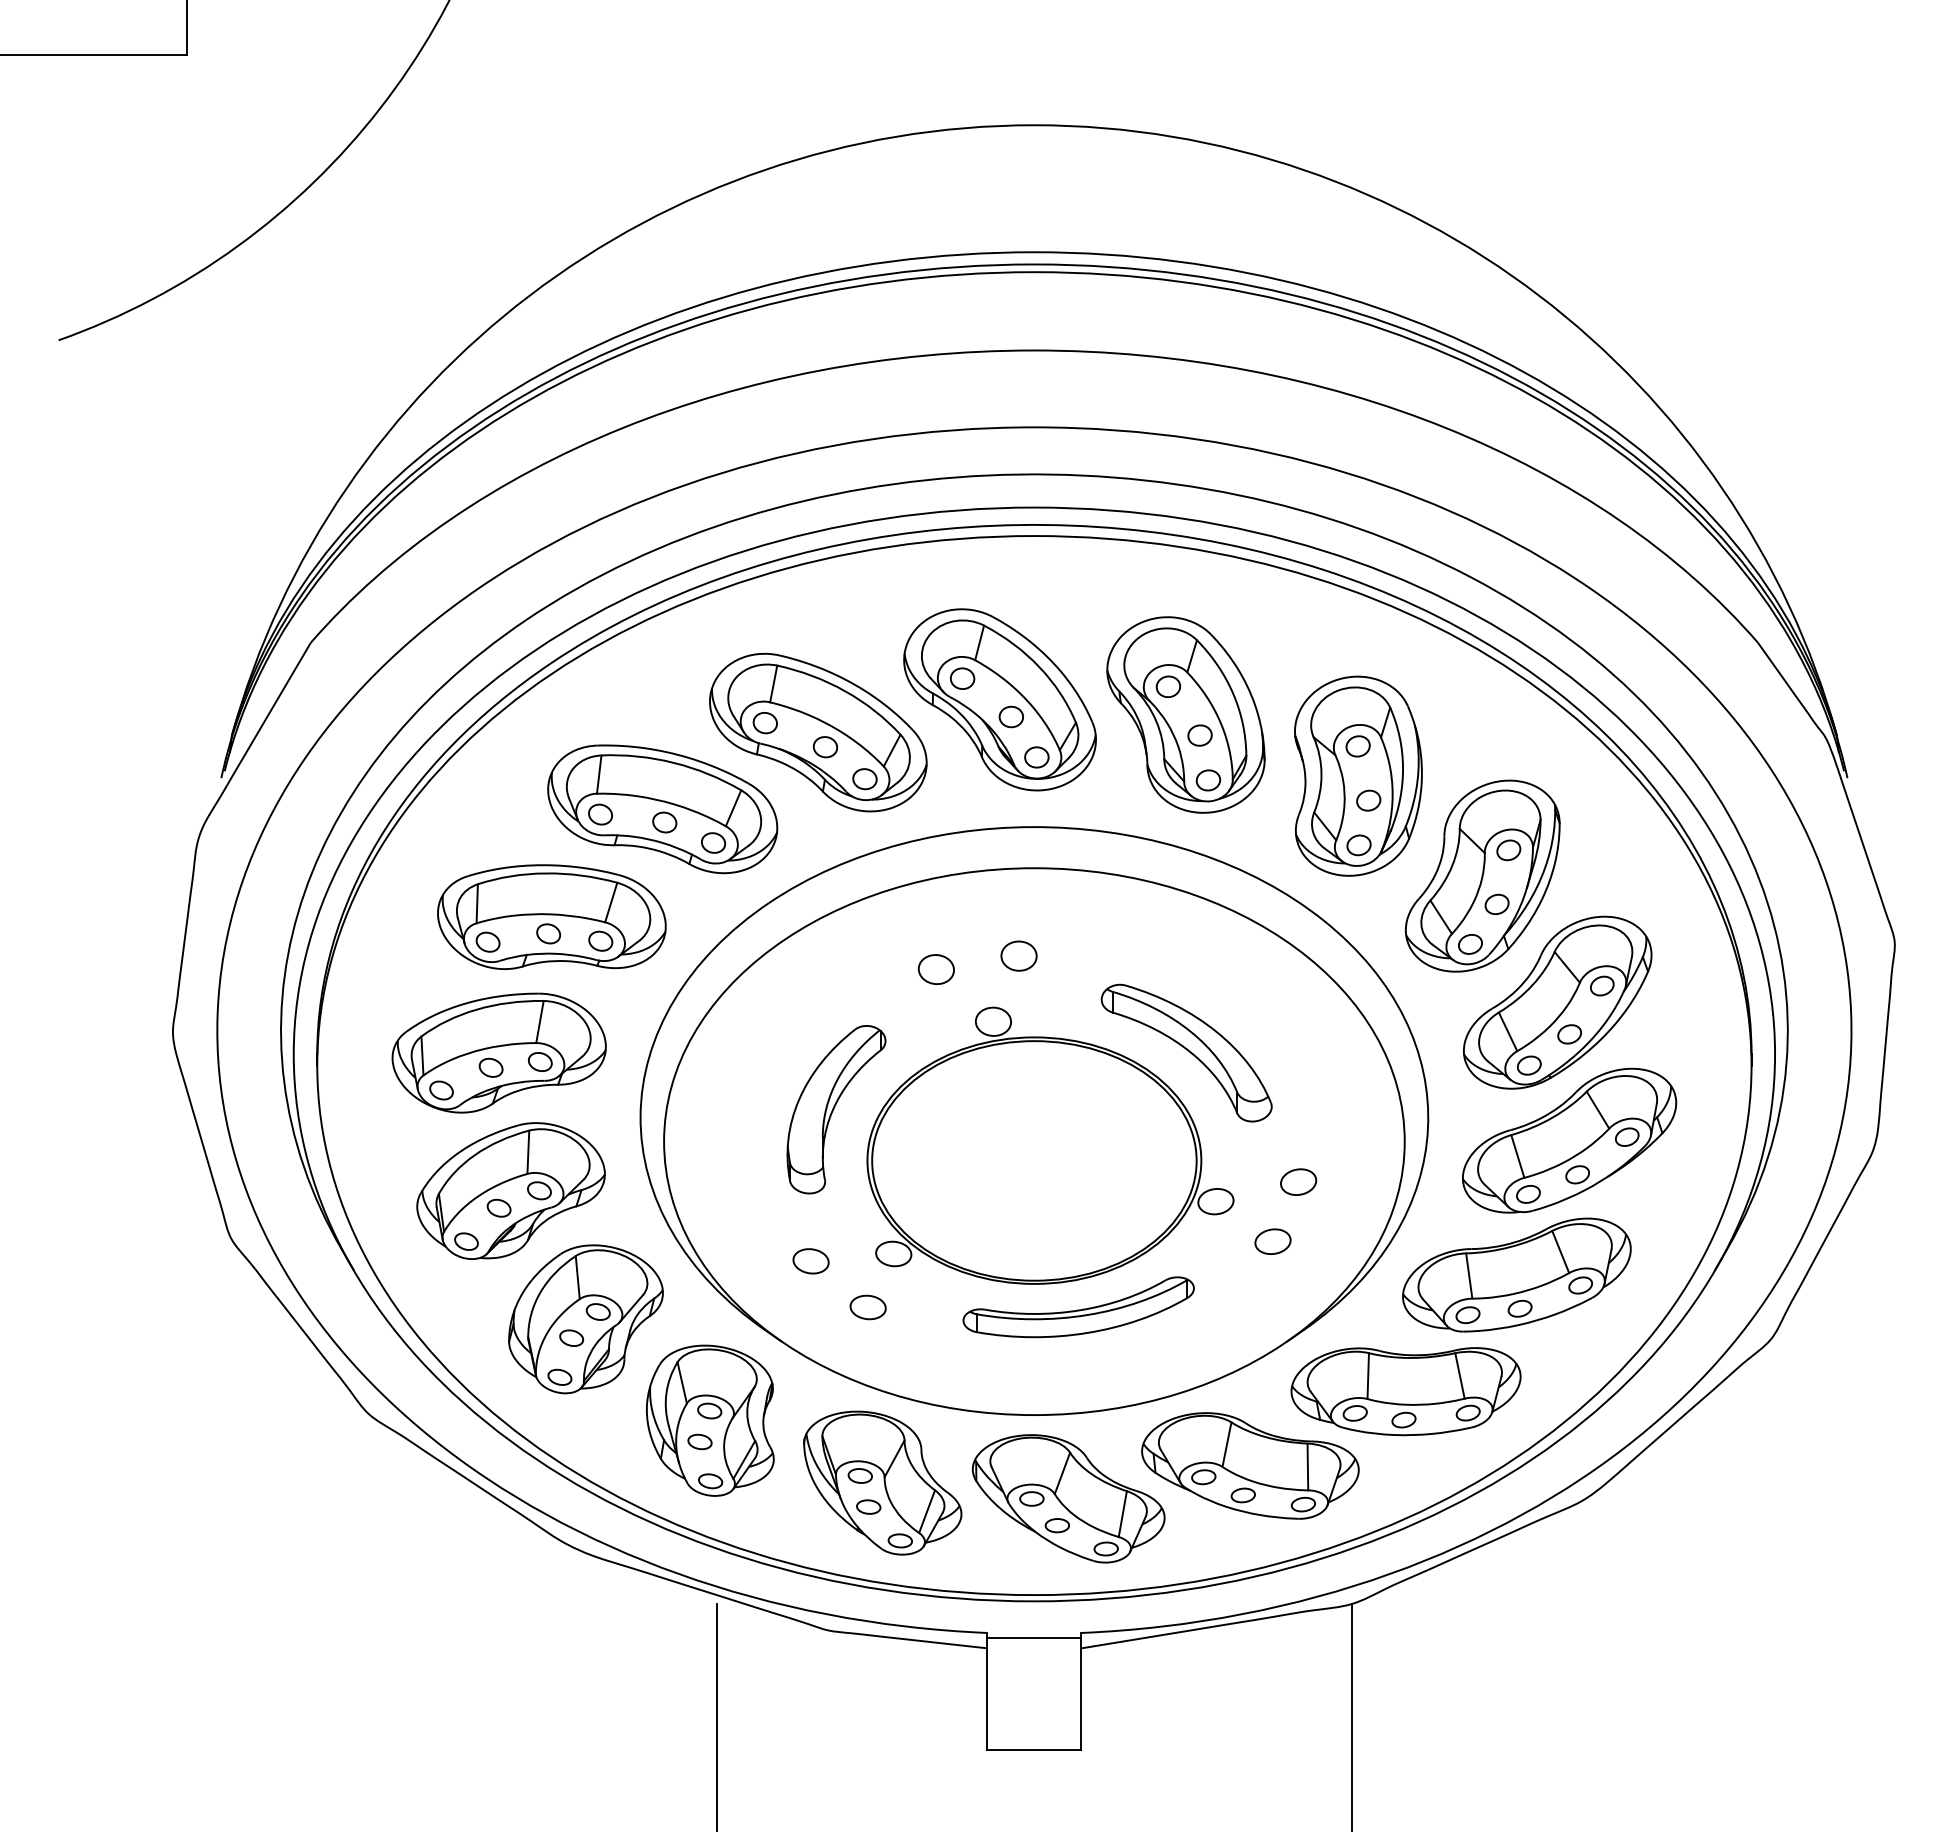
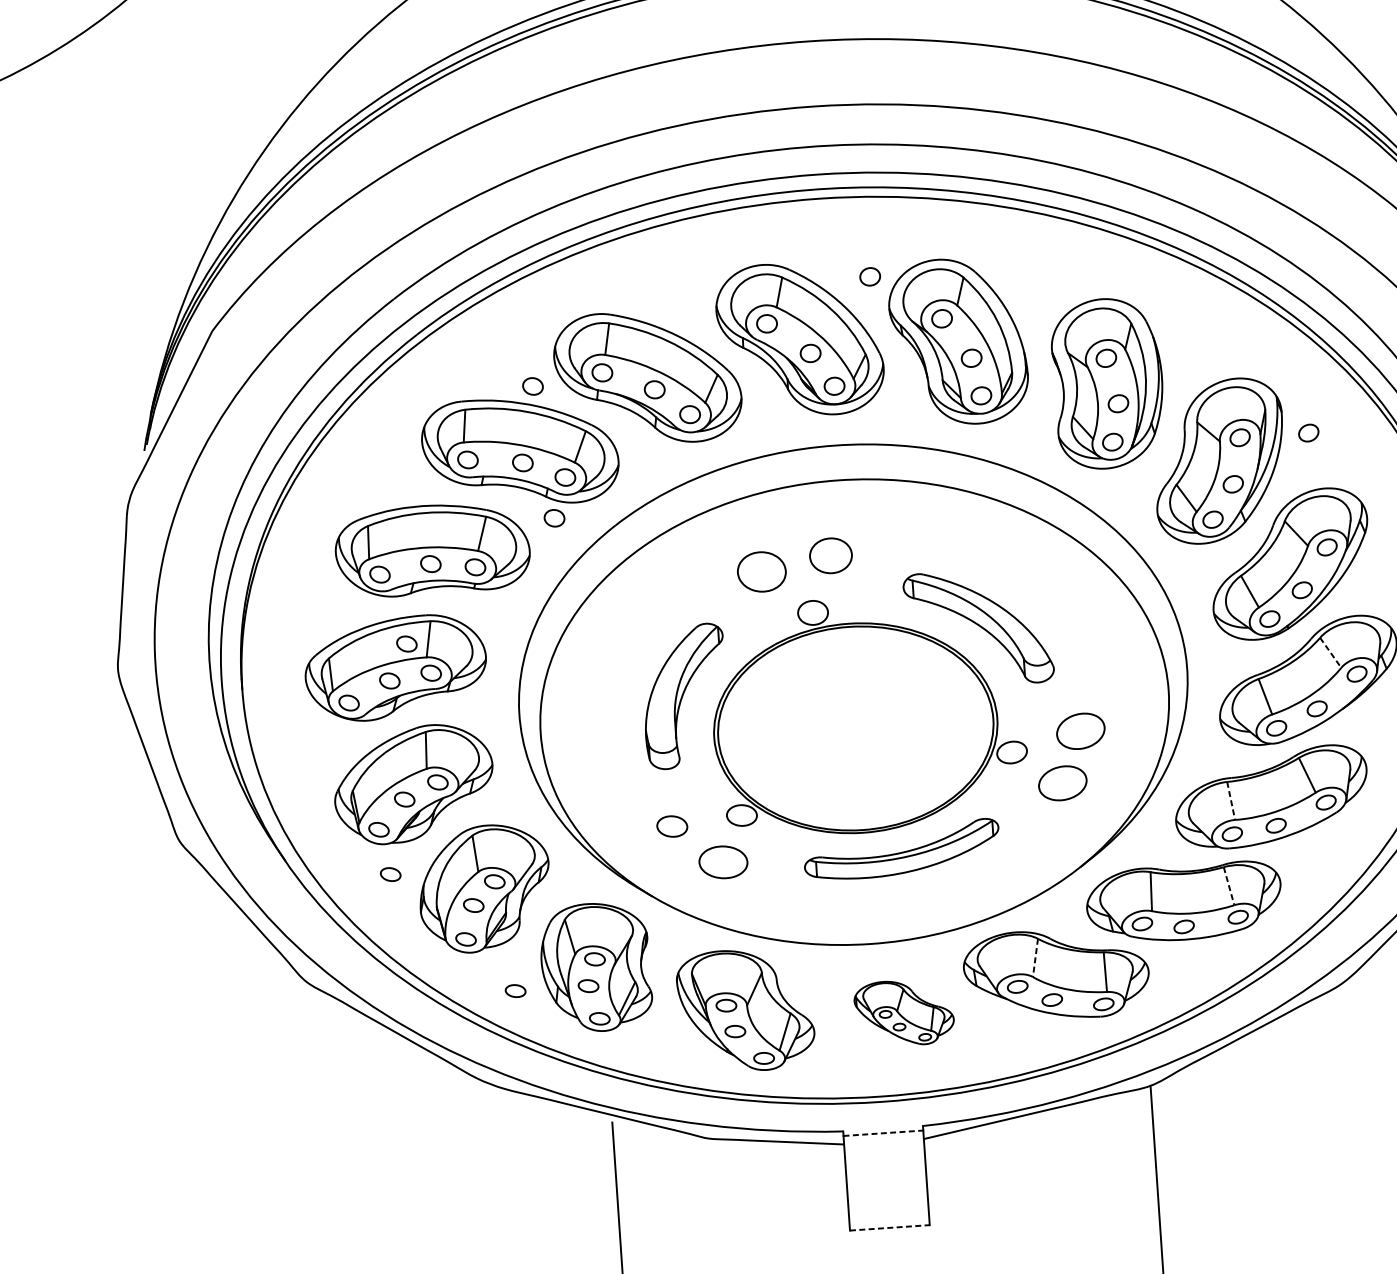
part: (1087, 631) -> (870, 276), added
part: (682, 733) -> (532, 386), added
part: (1589, 850) -> (1308, 433), added
part: (697, 889) -> (554, 517), added
part: (1018, 955) -> (830, 555), size x1.4
part: (935, 969) -> (760, 571), size x1.6
part: (513, 1025) -> (406, 643), added
line: (1598, 1110) -> (1331, 653), solid -> dashed
part: (1298, 1181) -> (1080, 730), size x1.6
part: (1272, 1241) -> (1062, 783), size x1.6
line: (1469, 1276) -> (1231, 801), solid -> dashed
part: (476, 1294) -> (390, 874), added
part: (867, 1307) -> (722, 862), size x1.6
line: (1460, 1376) -> (1229, 886), solid -> dashed
part: (613, 1441) -> (515, 990), added
line: (1226, 1444) -> (1035, 957), solid -> dashed
part: (1068, 1498) -> (904, 1012), size x0.6
line: (1034, 1638) -> (883, 1133), solid -> dashed
line: (1034, 1749) -> (889, 1227), solid -> dashed

